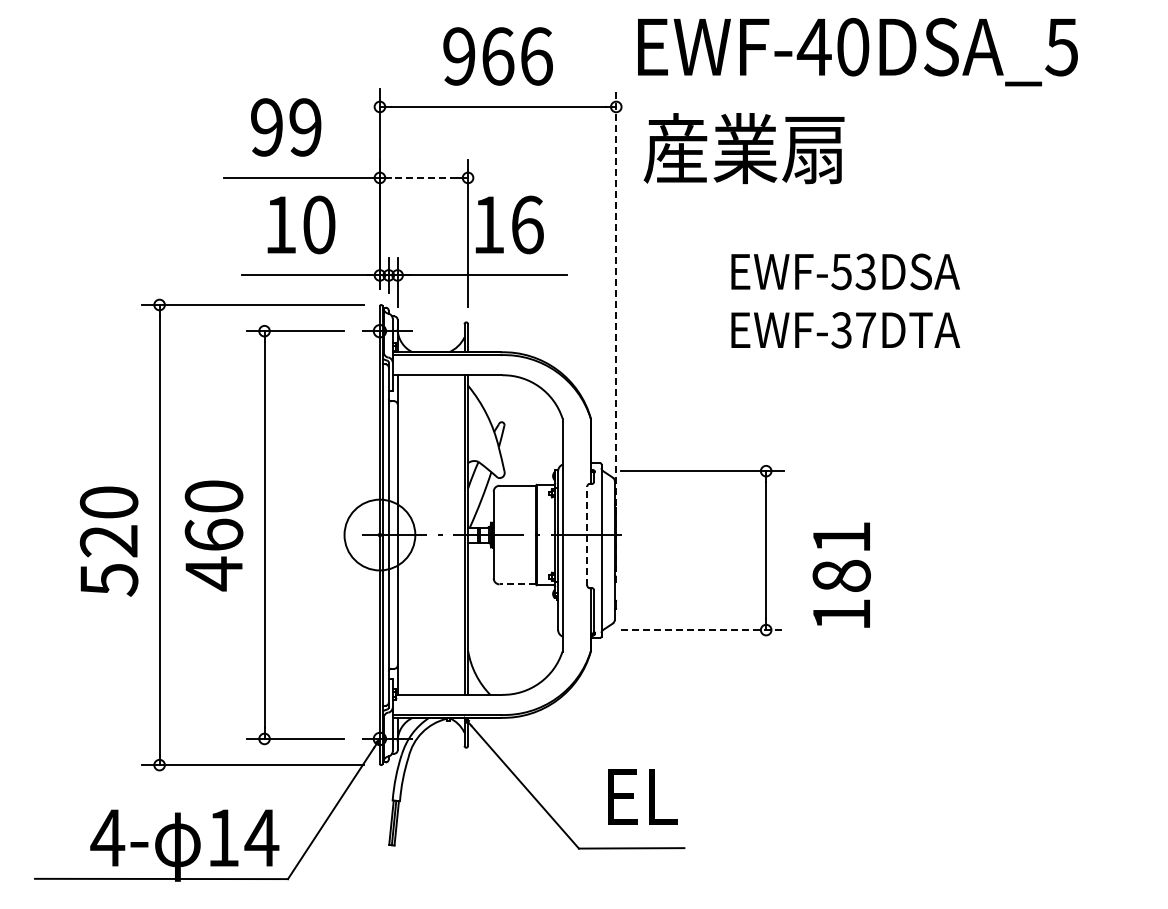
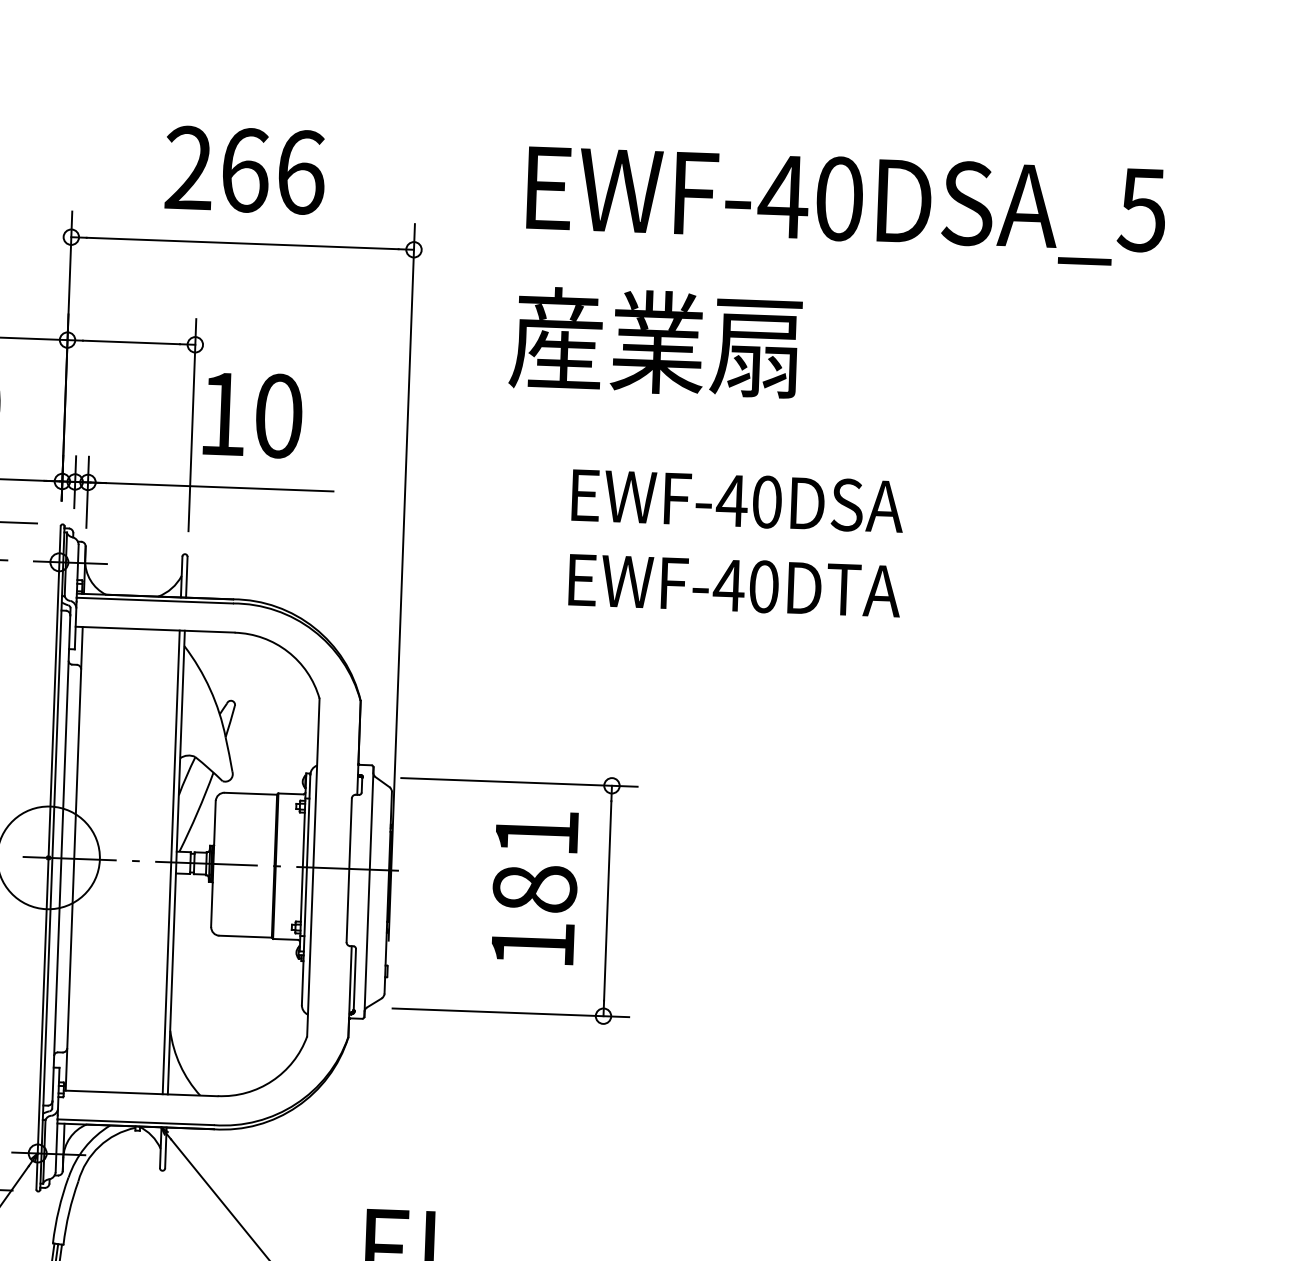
text: (857, 52) -> (845, 206), moved
text: (459, 56) -> (189, 168), 966 -> 266
text: (743, 148) -> (654, 342), moved
line: (423, 177) -> (130, 341), dashed -> solid
text: (527, 224) -> (279, 415), 16 -> 10
text: (852, 271) -> (747, 500), EWF-53DSA -> EWF-40DSA
text: (853, 330) -> (746, 586), EWF-37DTA -> EWF-40DTA
line: (616, 335) -> (402, 581), dashed -> solid
line: (587, 536) -> (349, 871), dashed -> solid
text: (841, 574) -> (534, 886), moved
line: (517, 584) -> (245, 936), dashed -> solid
line: (702, 630) -> (511, 1013), dashed -> solid

